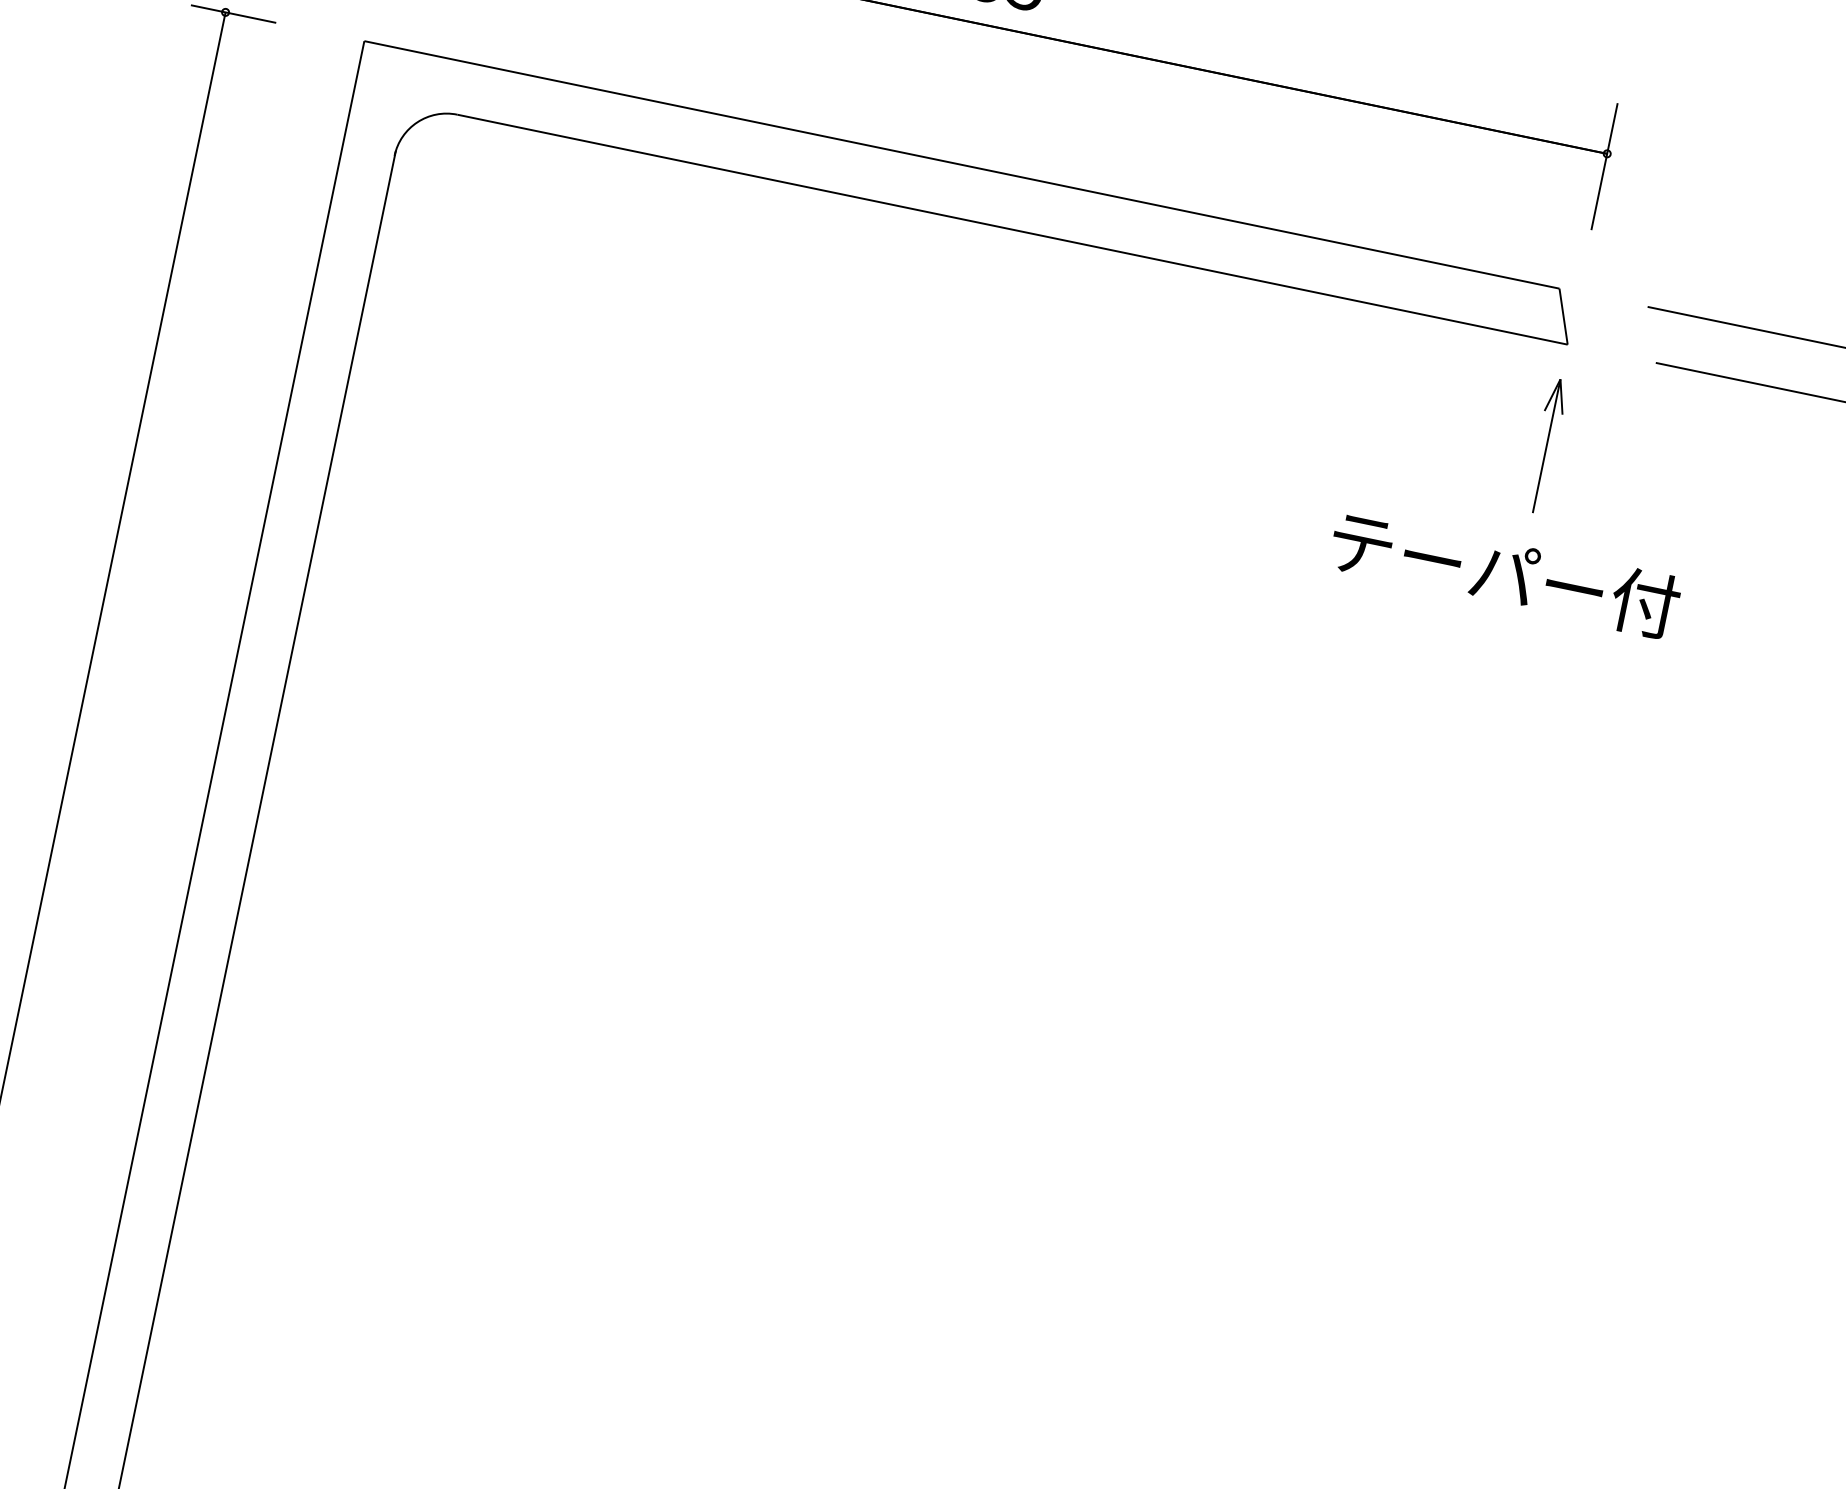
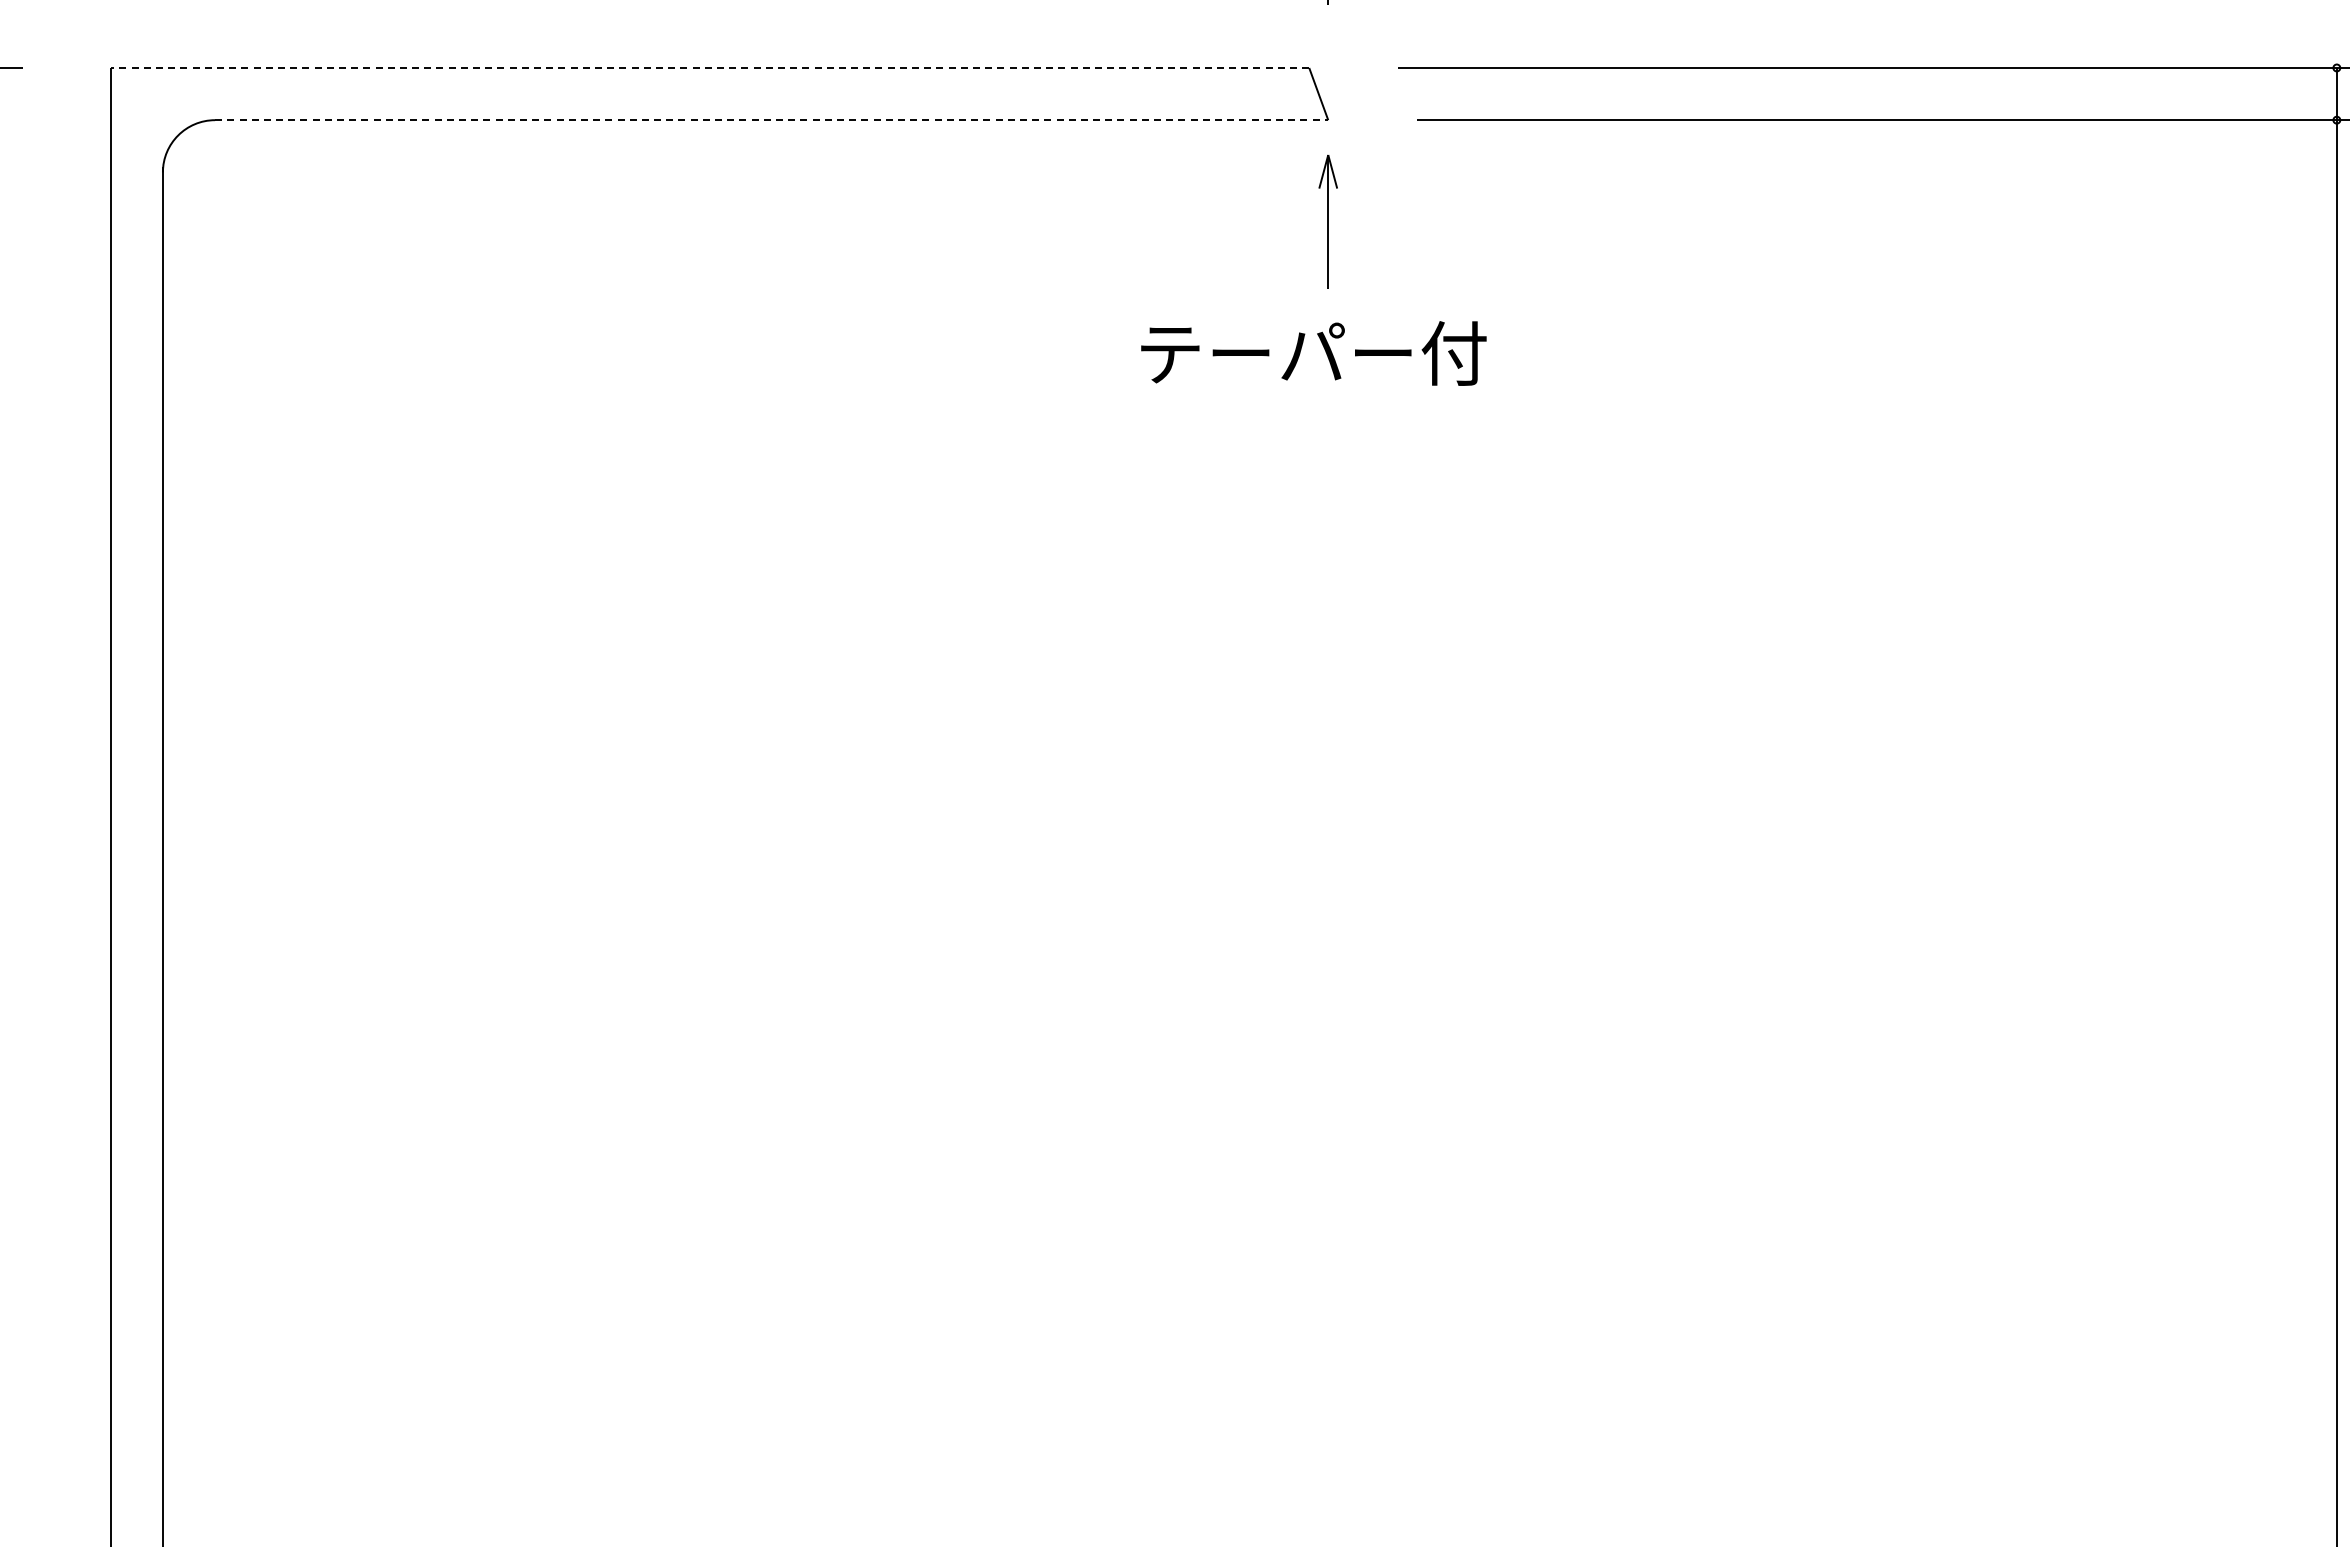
line: (961, 164) -> (709, 67), solid -> dashed
line: (1012, 229) -> (771, 120), solid -> dashed

